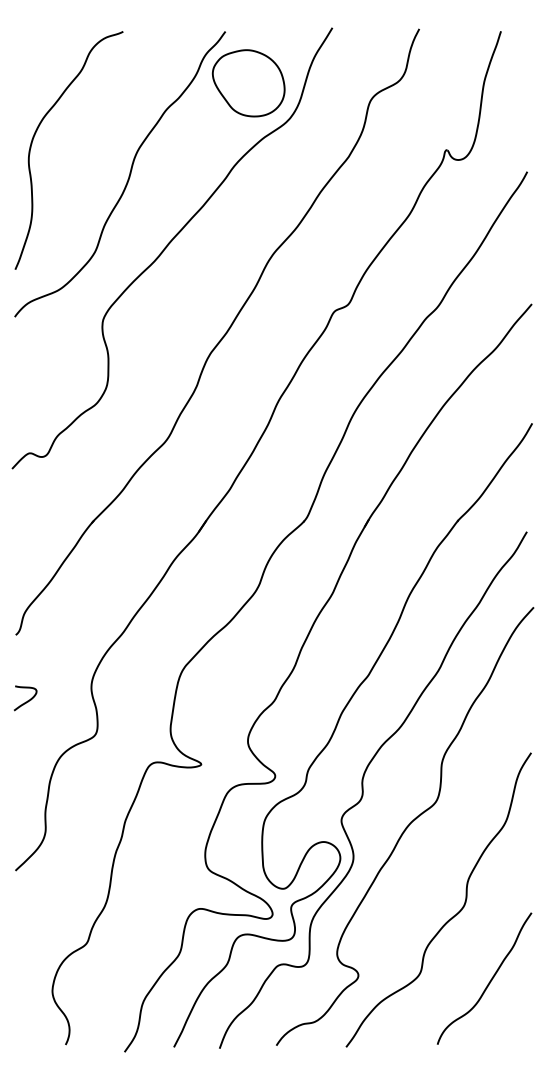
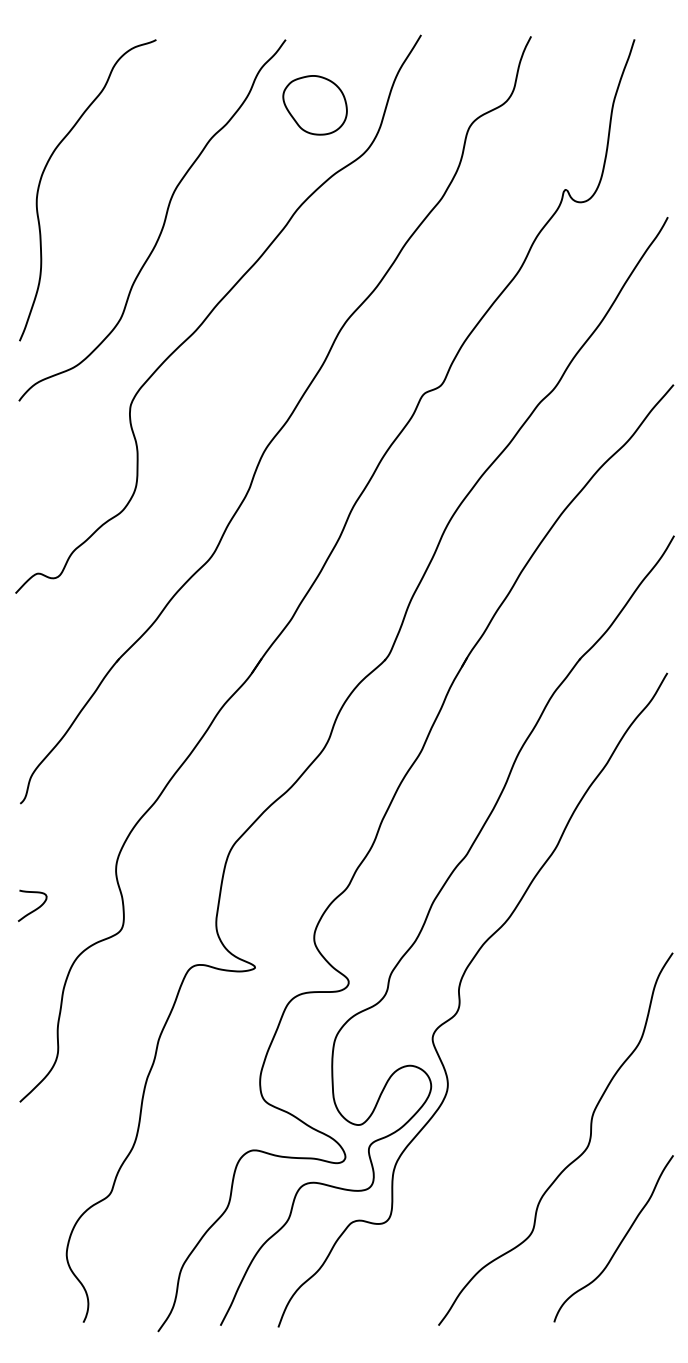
part: (248, 83) -> (314, 105), size x0.7
curve: (27, 700) -> (35, 908), moved
curve: (406, 827) -> (514, 1047), removed

